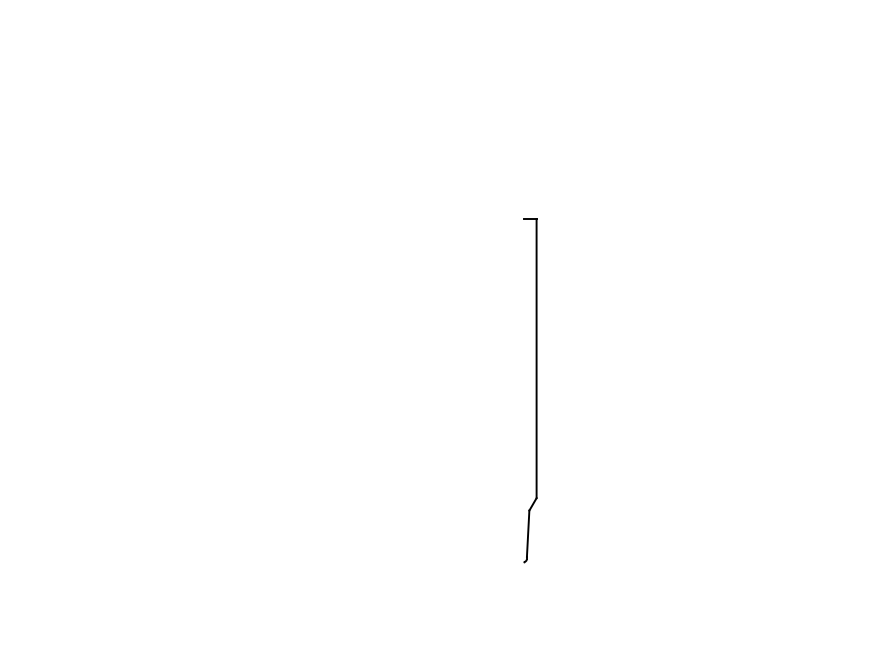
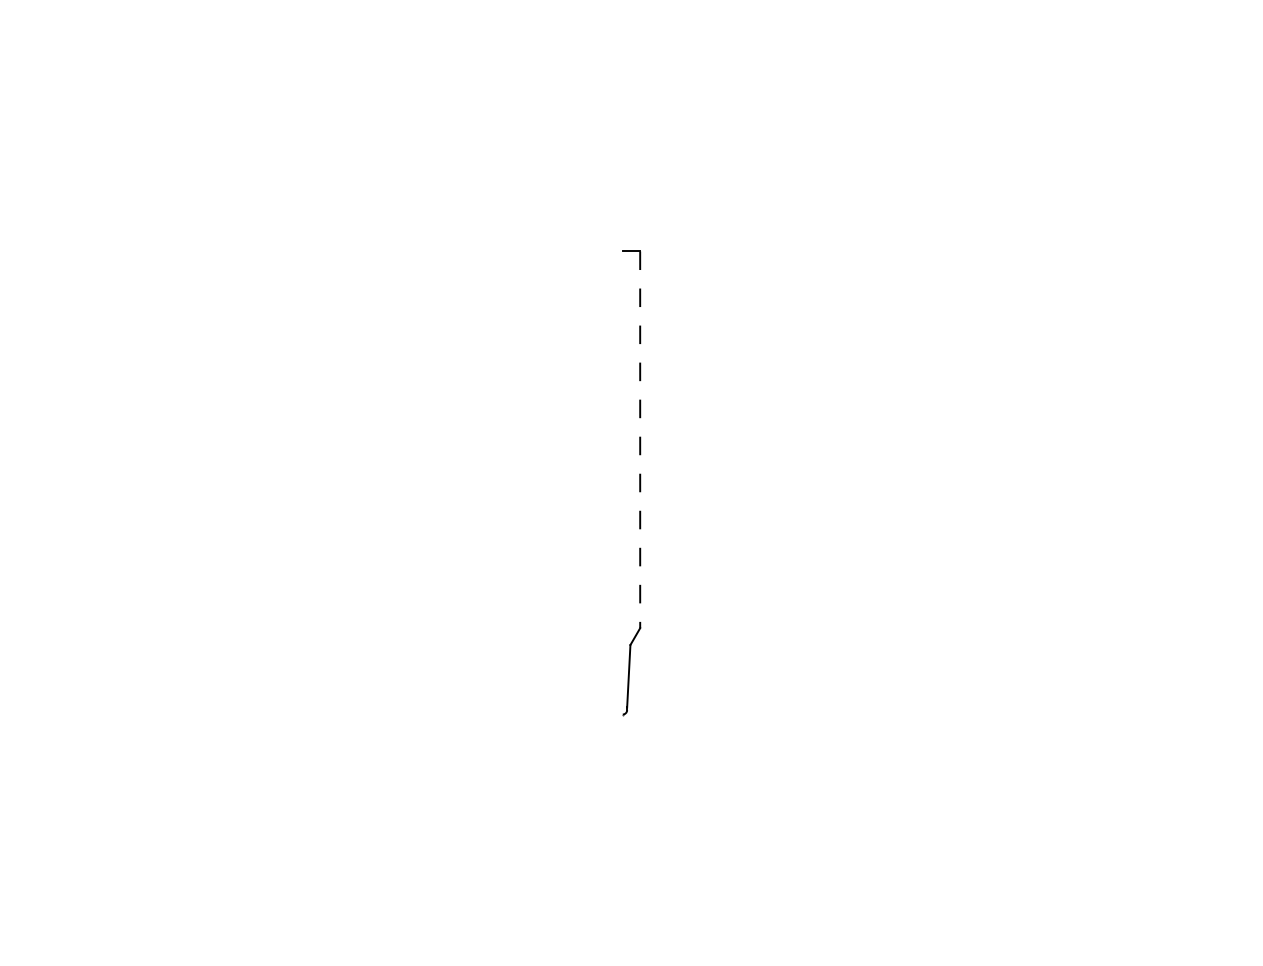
line: (536, 359) -> (640, 440), solid -> dashed

